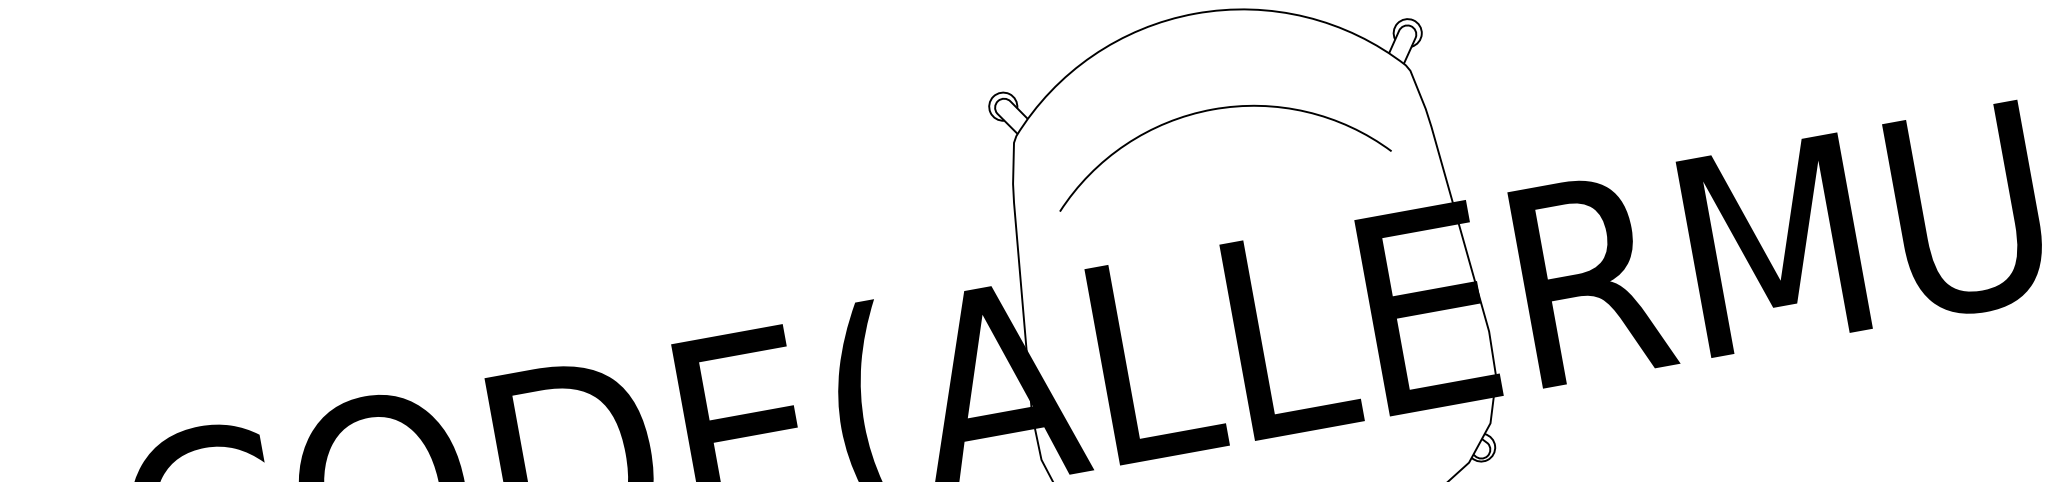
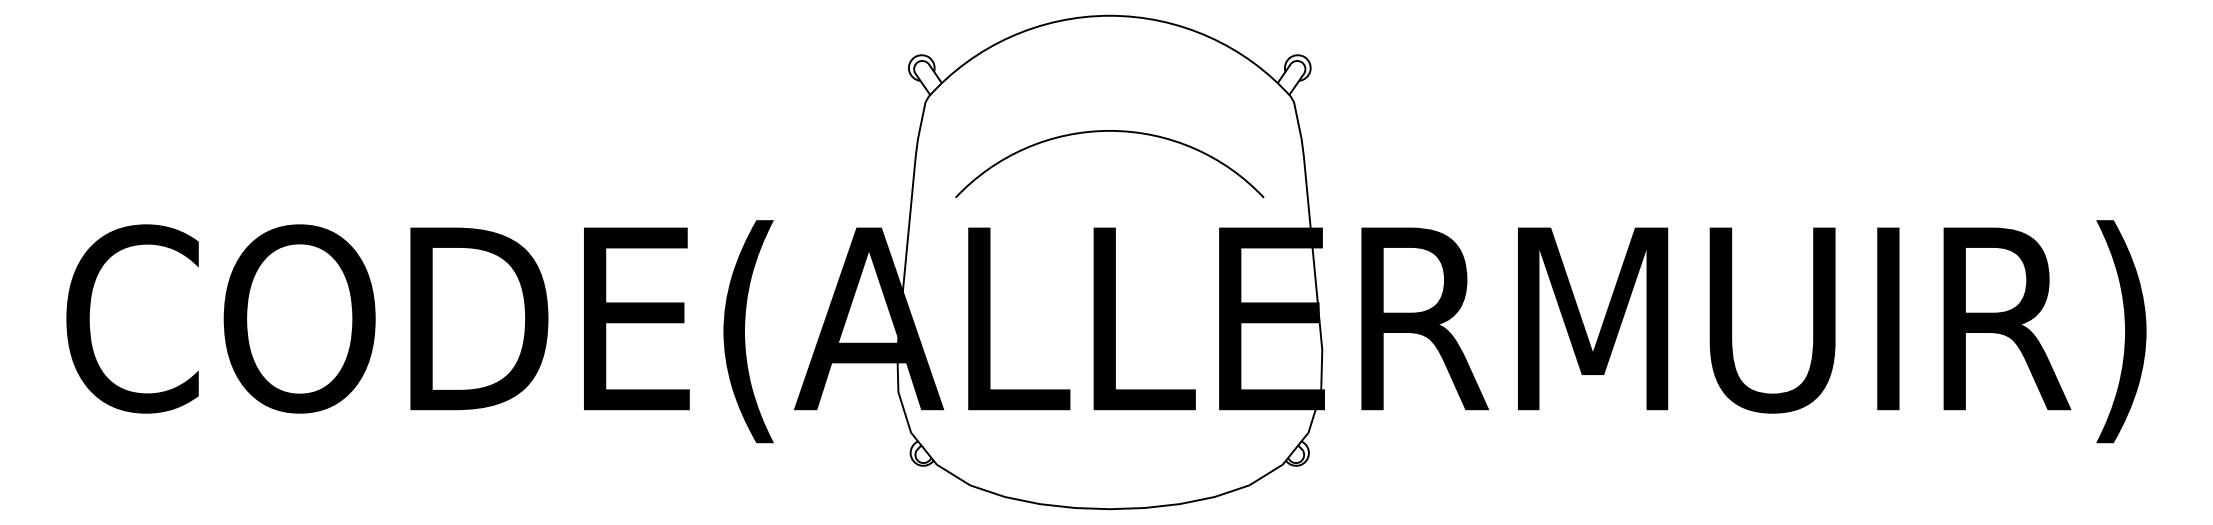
curve: (1212, 110) -> (1109, 131), moved

